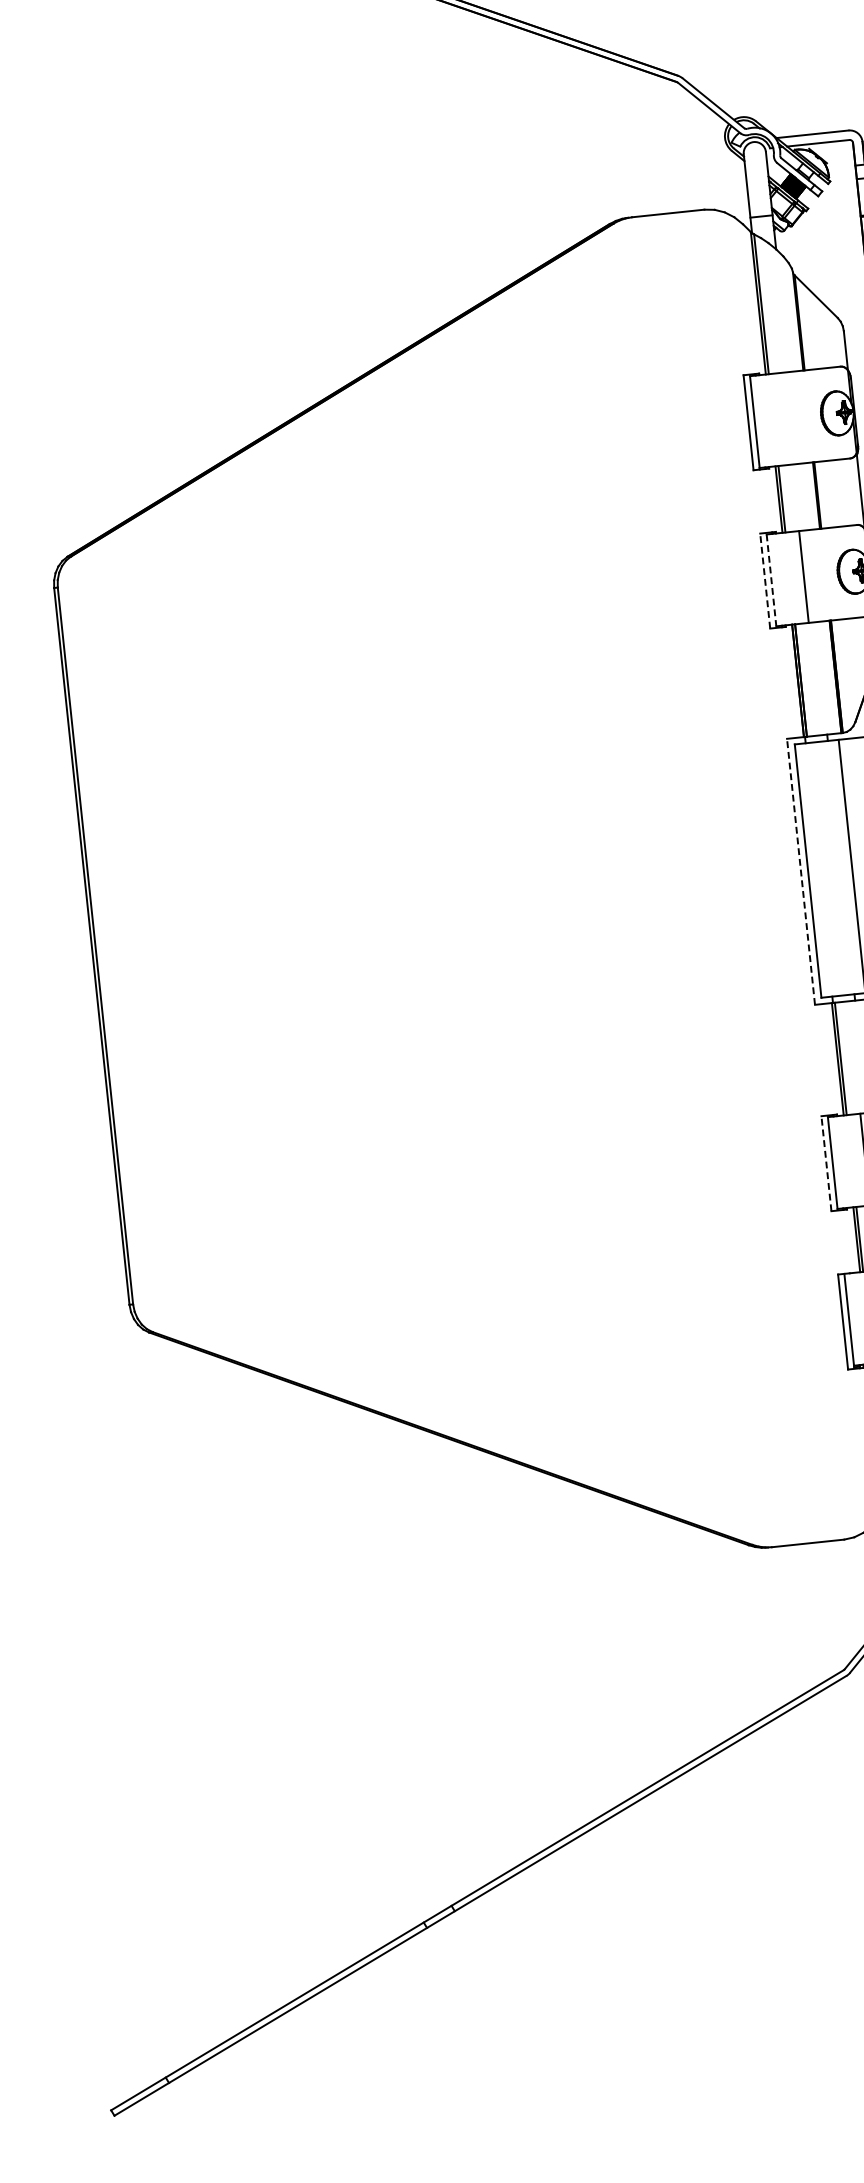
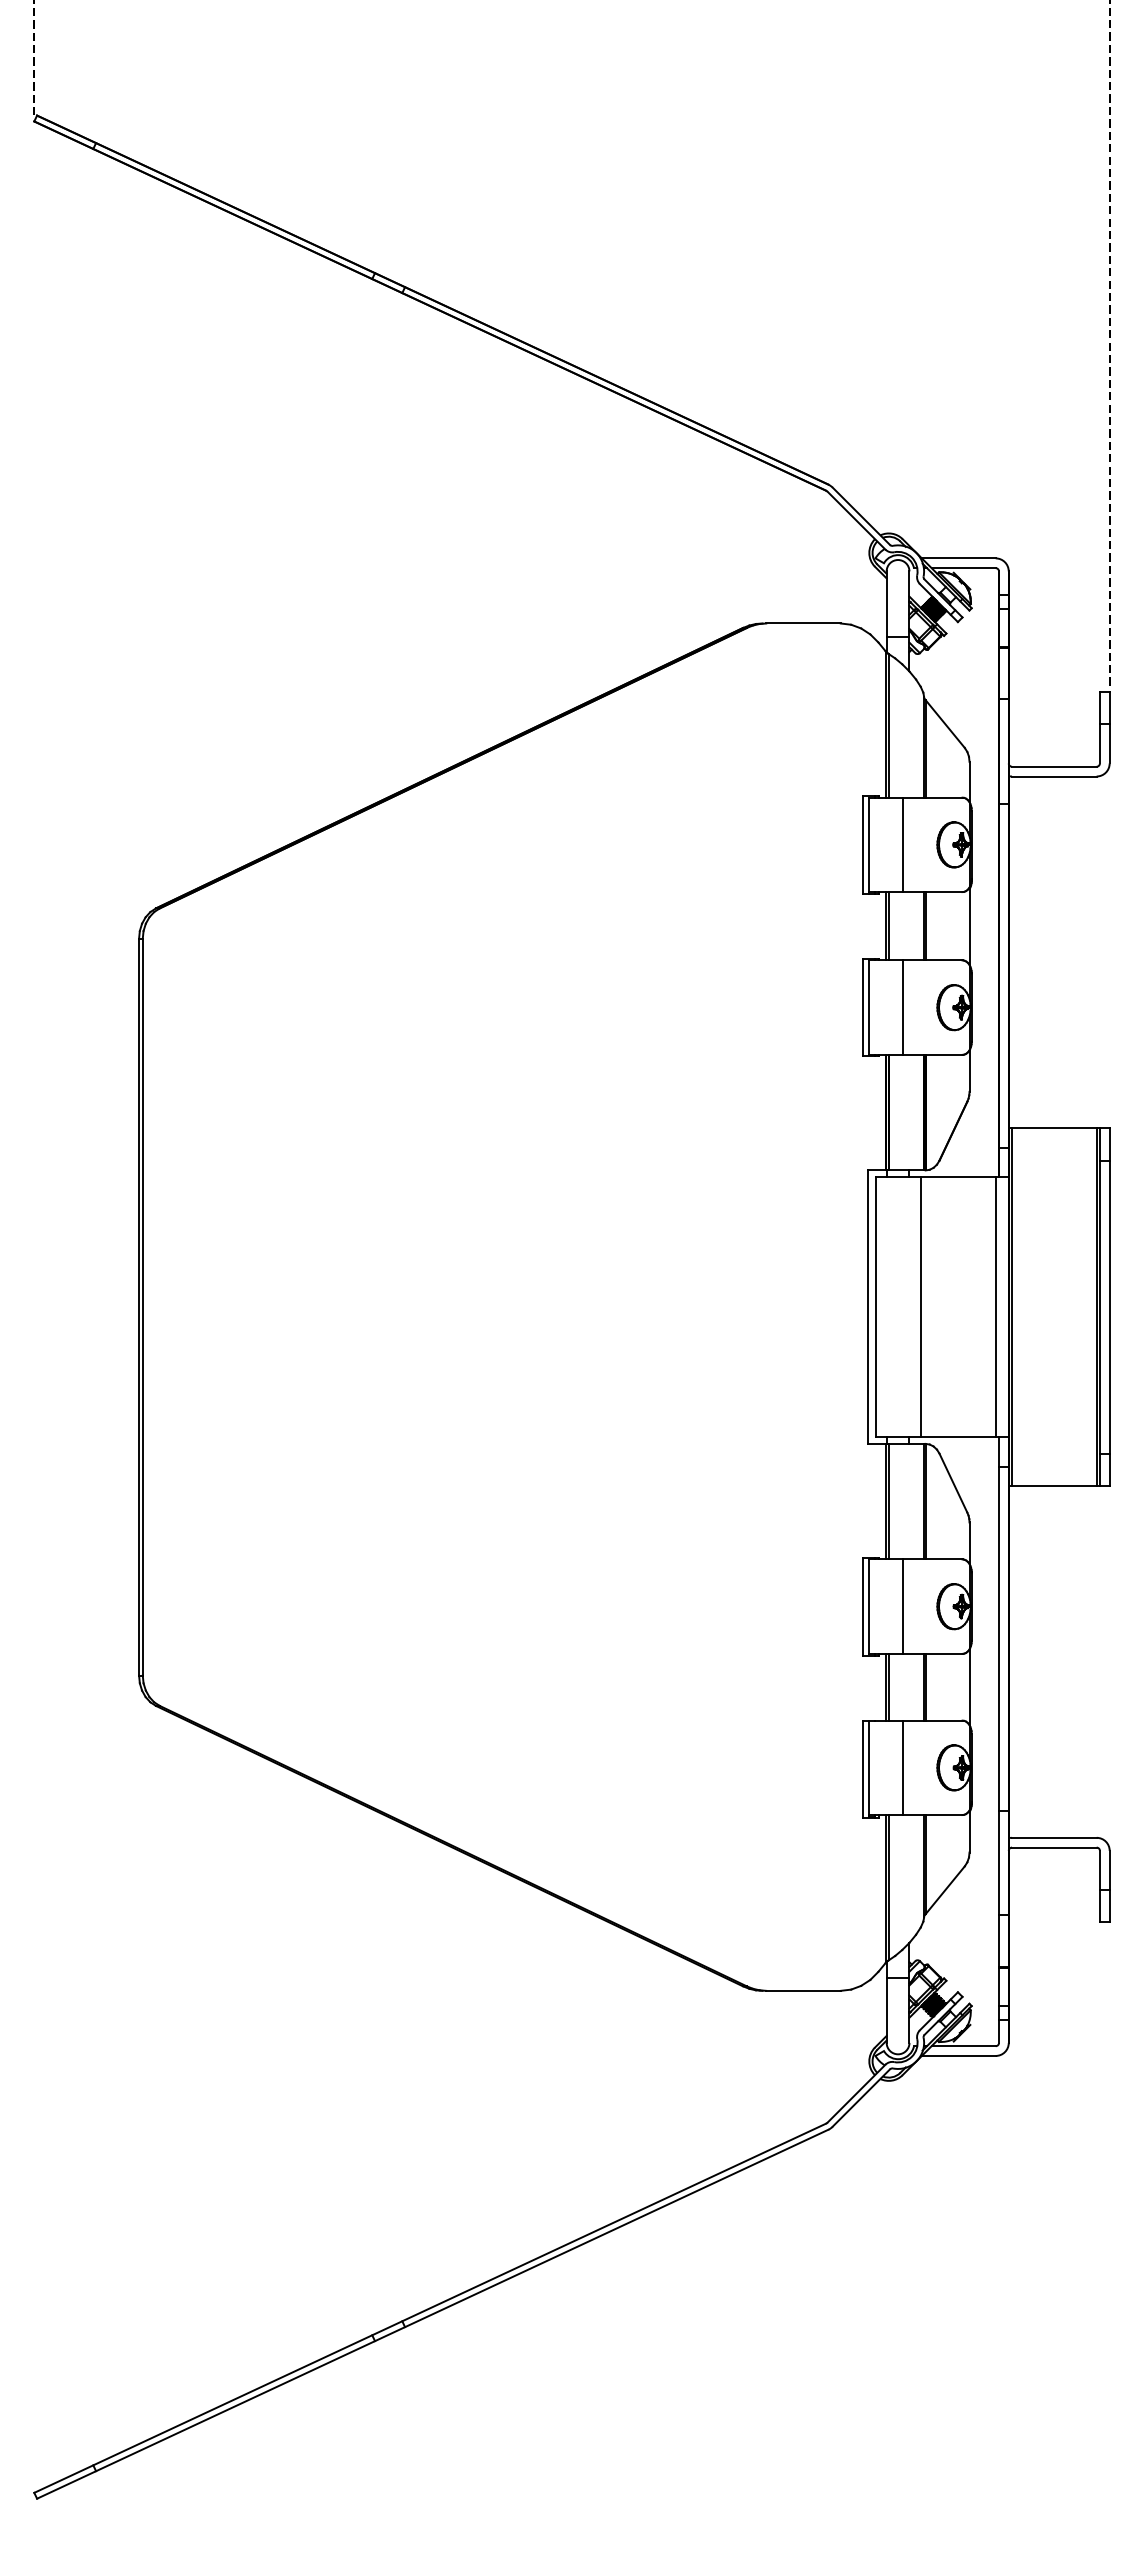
line: (787, 418) -> (902, 844), added
line: (764, 580) -> (862, 1007), dashed -> solid
line: (771, 581) -> (869, 1008), dashed -> solid
line: (801, 872) -> (868, 1307), dashed -> solid
line: (826, 1163) -> (862, 1606), dashed -> solid

